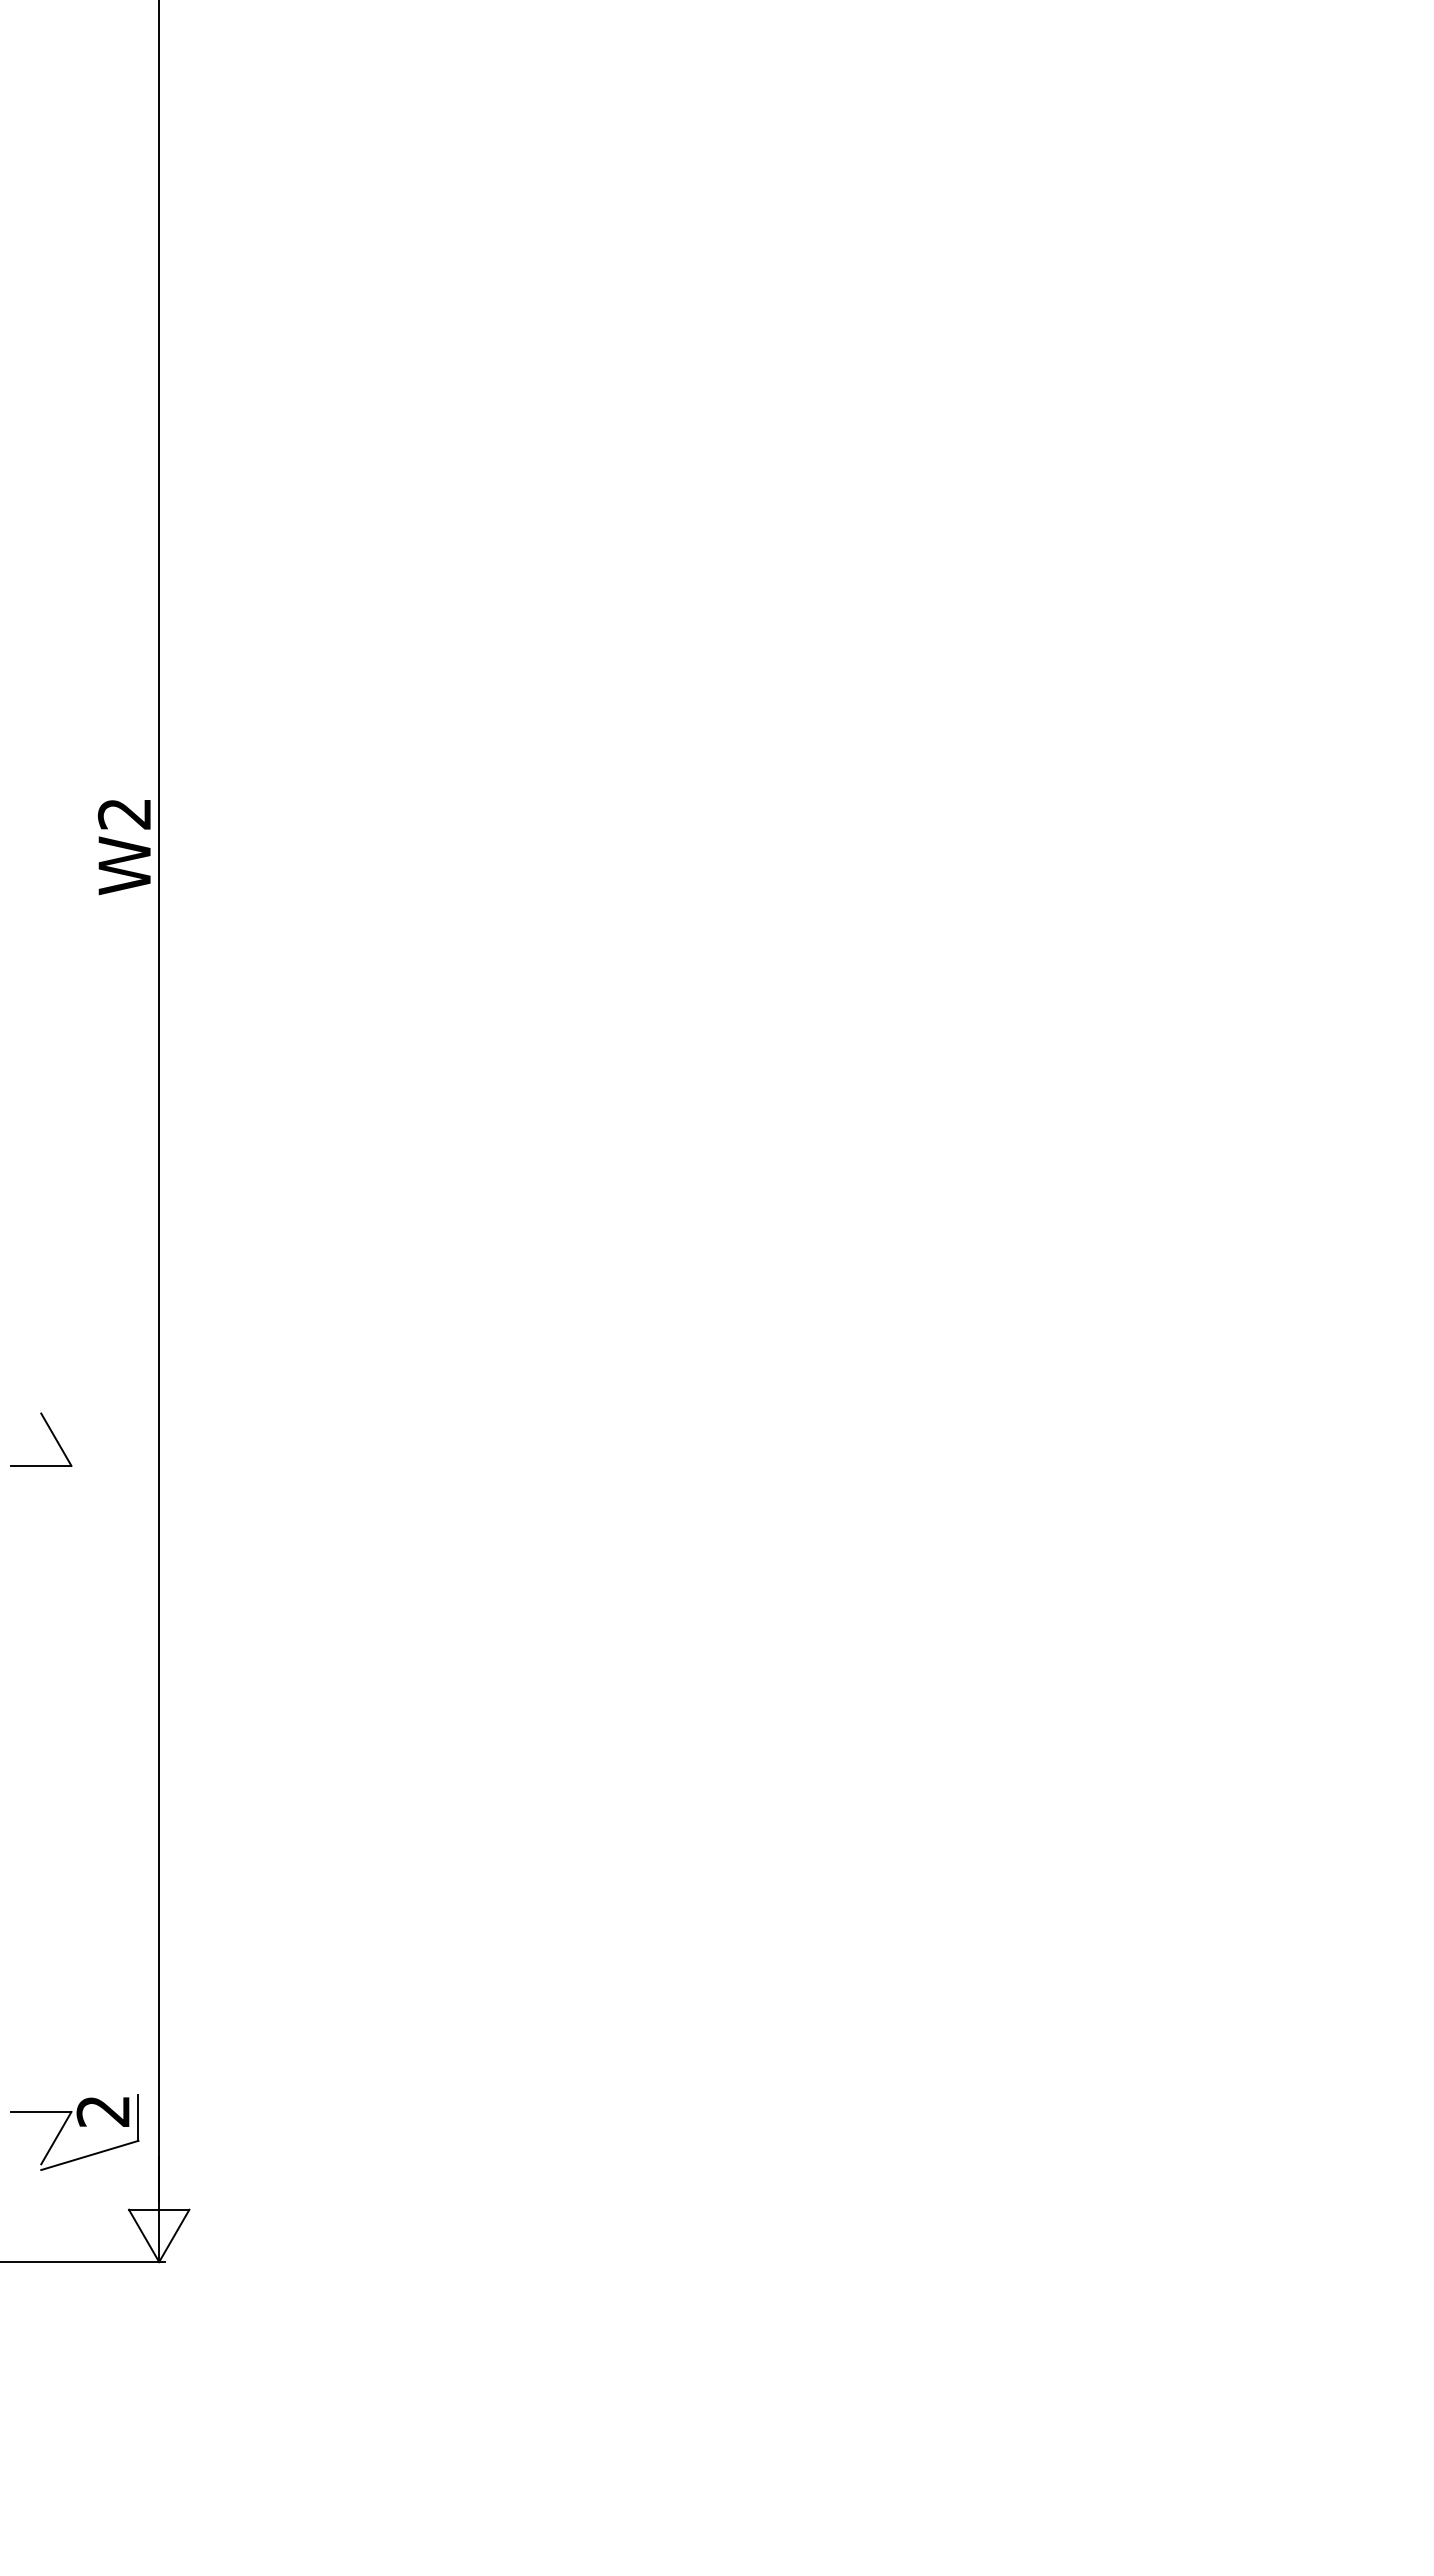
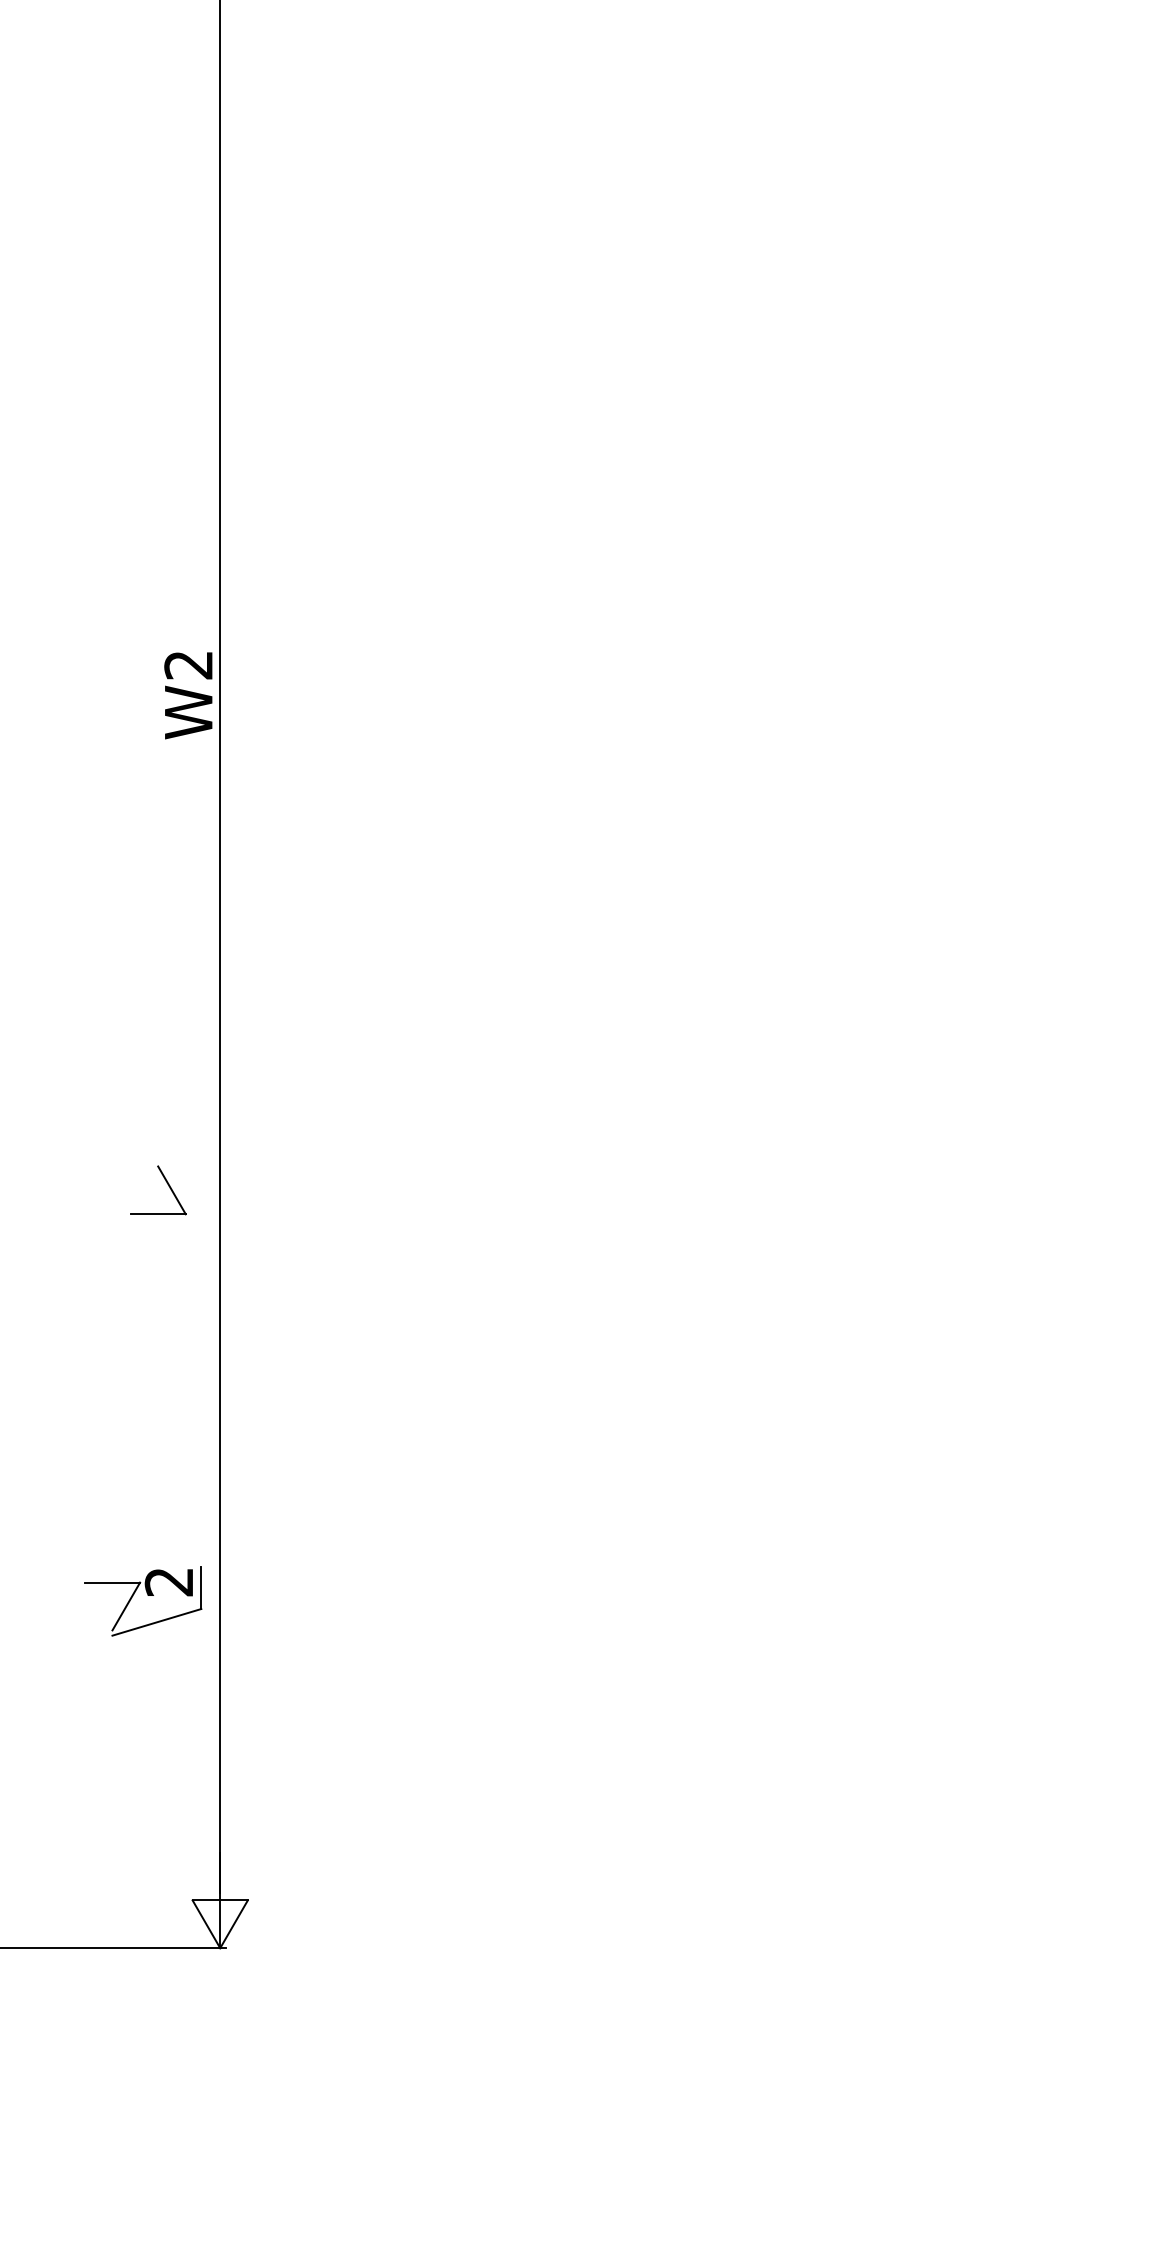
text: (124, 847) -> (188, 695), moved
part: (51, 1433) -> (167, 1184), moved
part: (80, 2126) -> (148, 1595), moved

